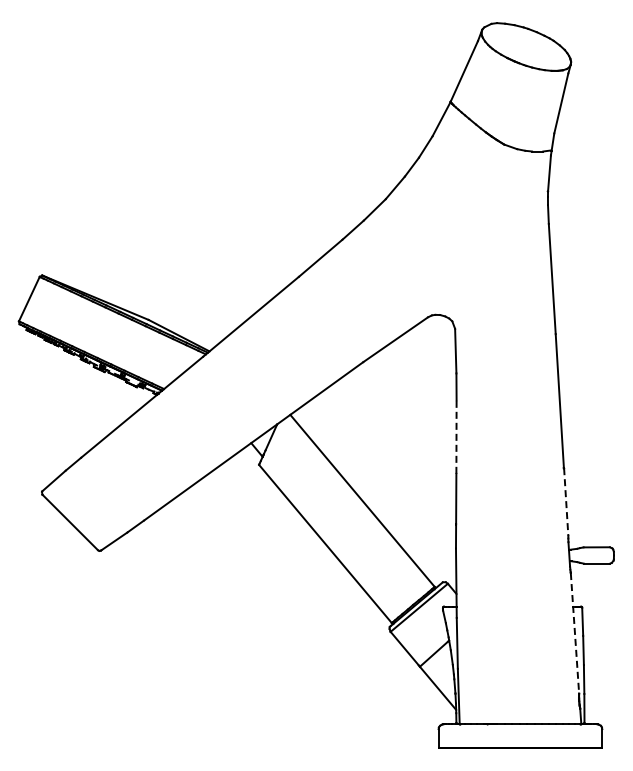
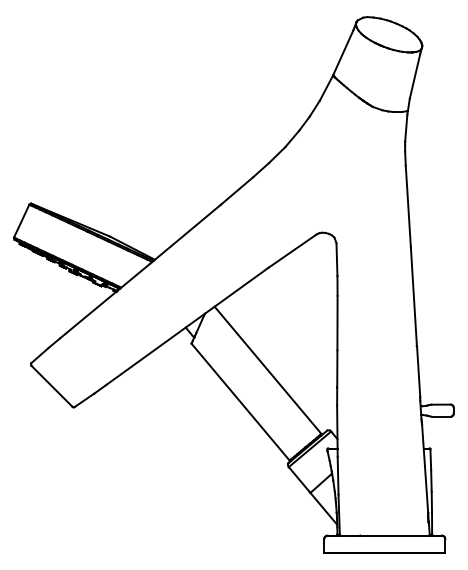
line: (456, 437) -> (337, 323), dashed -> solid
line: (566, 502) -> (418, 371), dashed -> solid
line: (575, 633) -> (425, 468), dashed -> solid

